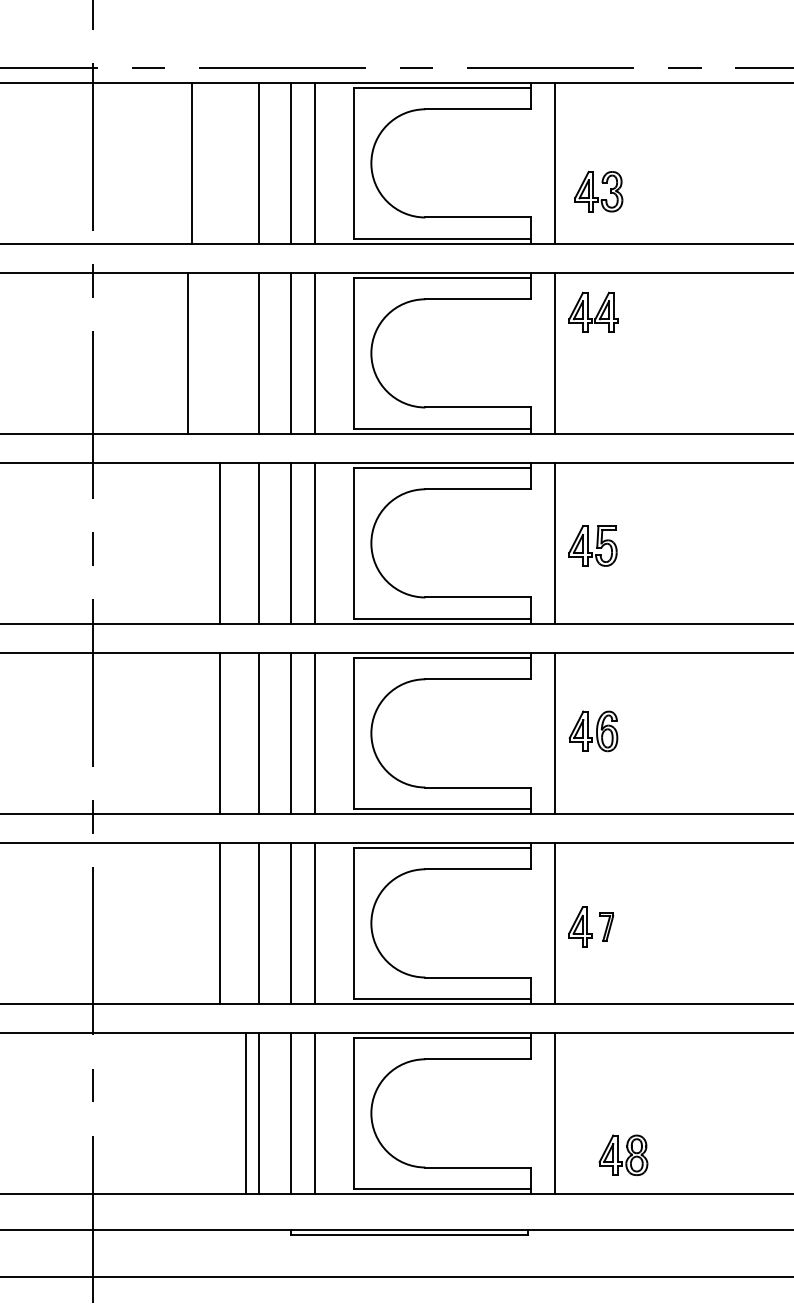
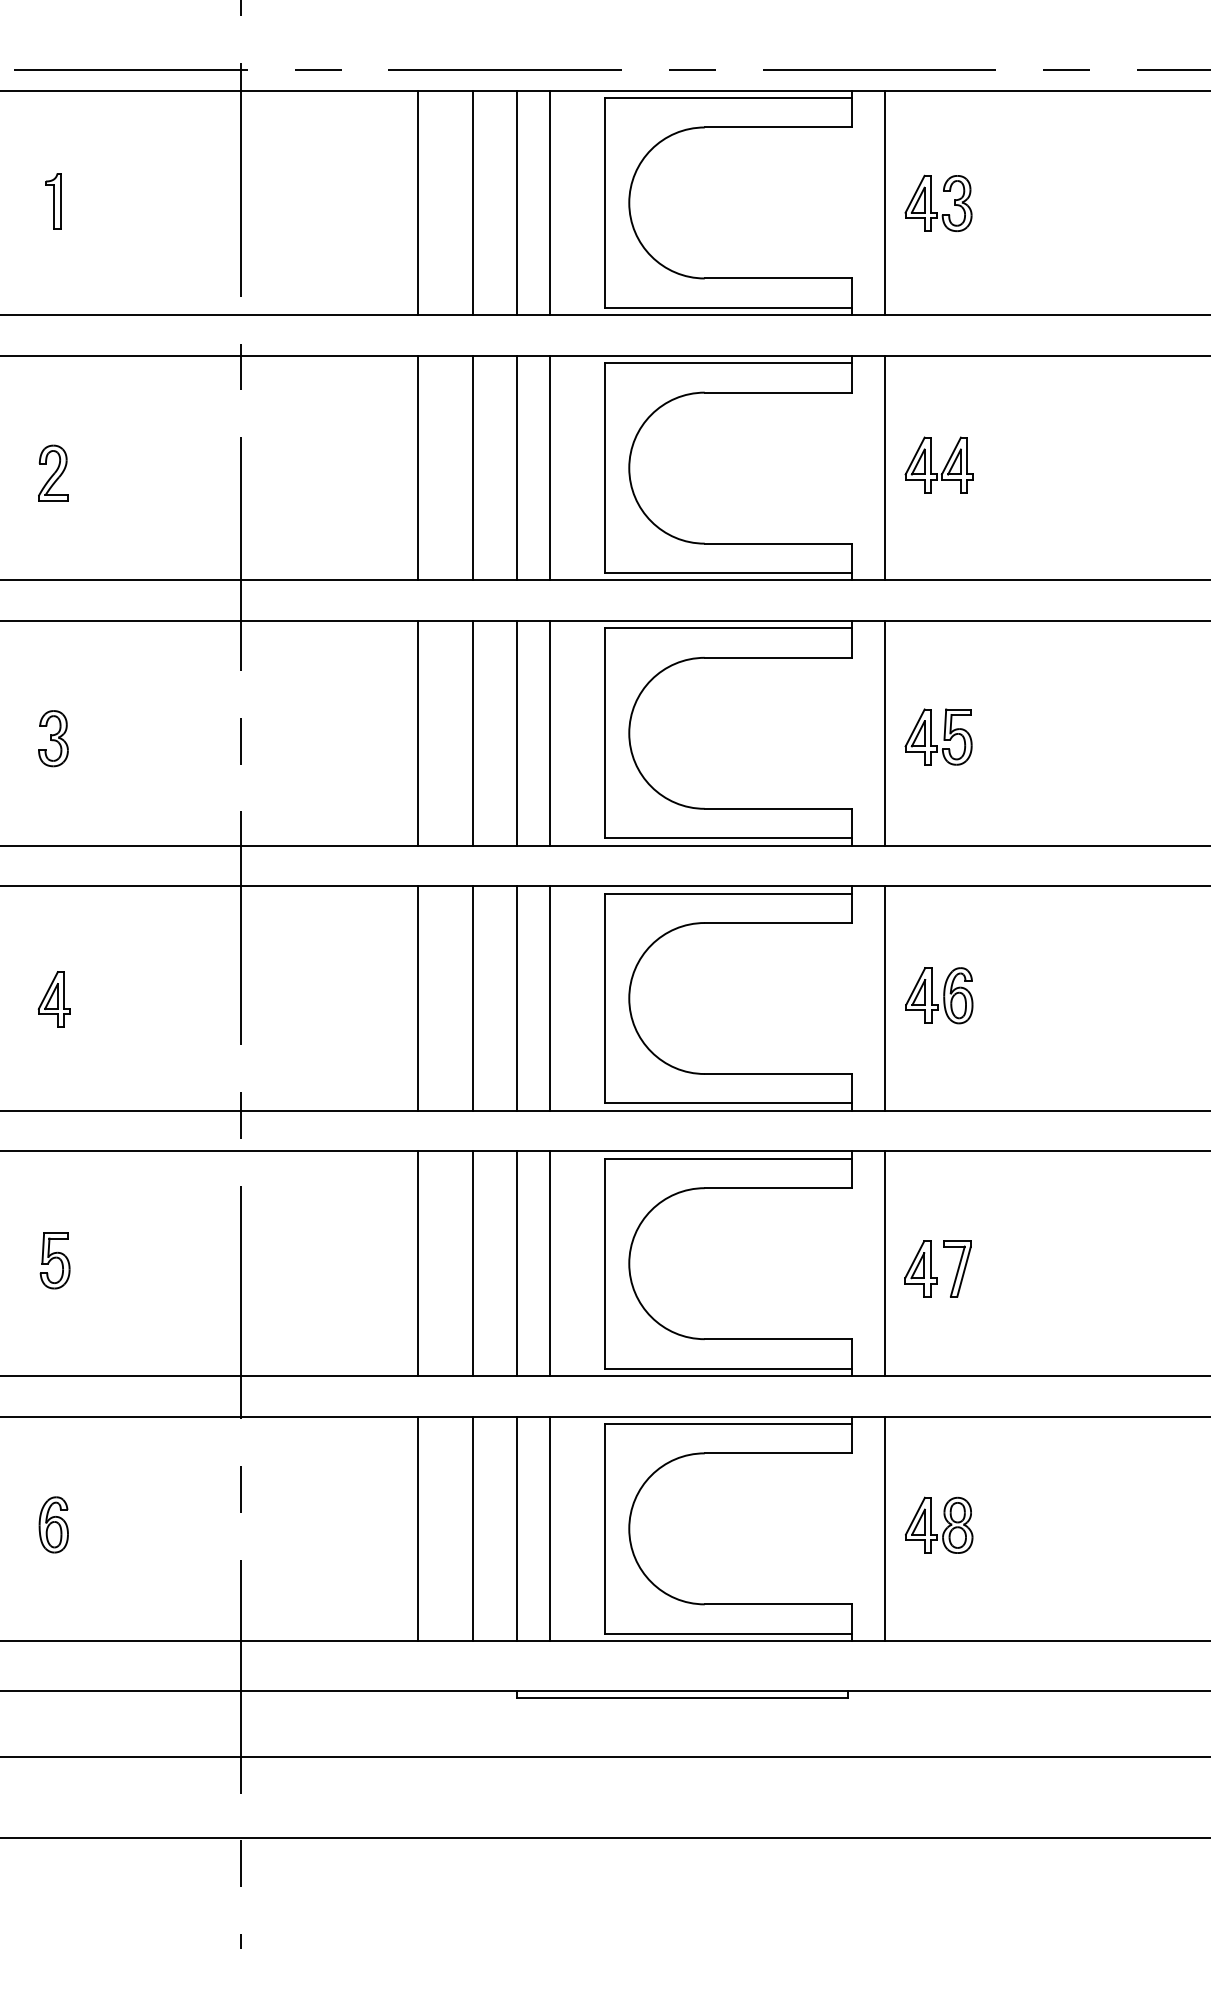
line: (191, 163) -> (417, 202), moved
part: (593, 191) -> (931, 202), moved
part: (597, 314) -> (944, 467), moved
line: (188, 352) -> (417, 467), moved
part: (606, 926) -> (957, 1268), size x1.43
line: (246, 1113) -> (417, 1528), moved
part: (627, 1158) -> (944, 1529), moved

